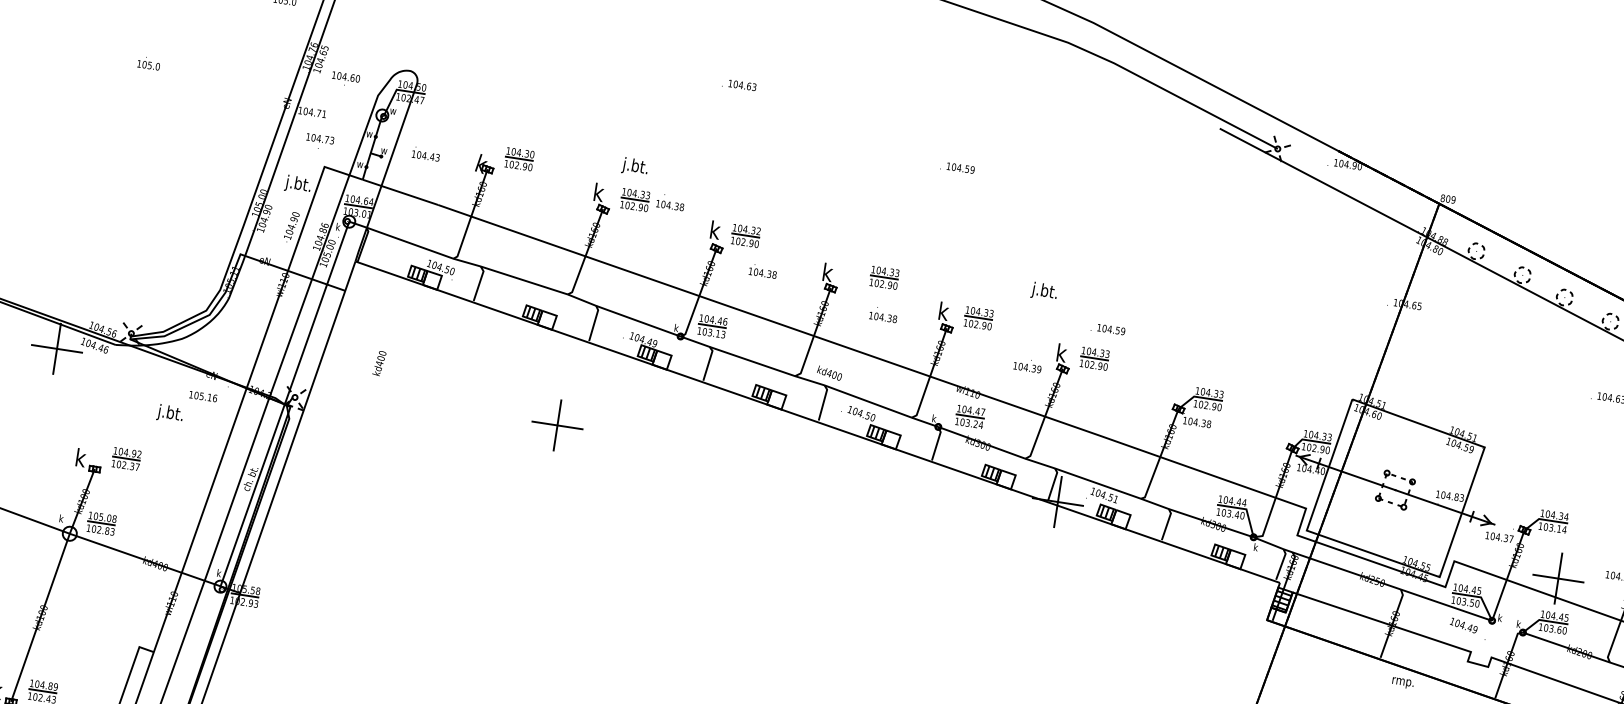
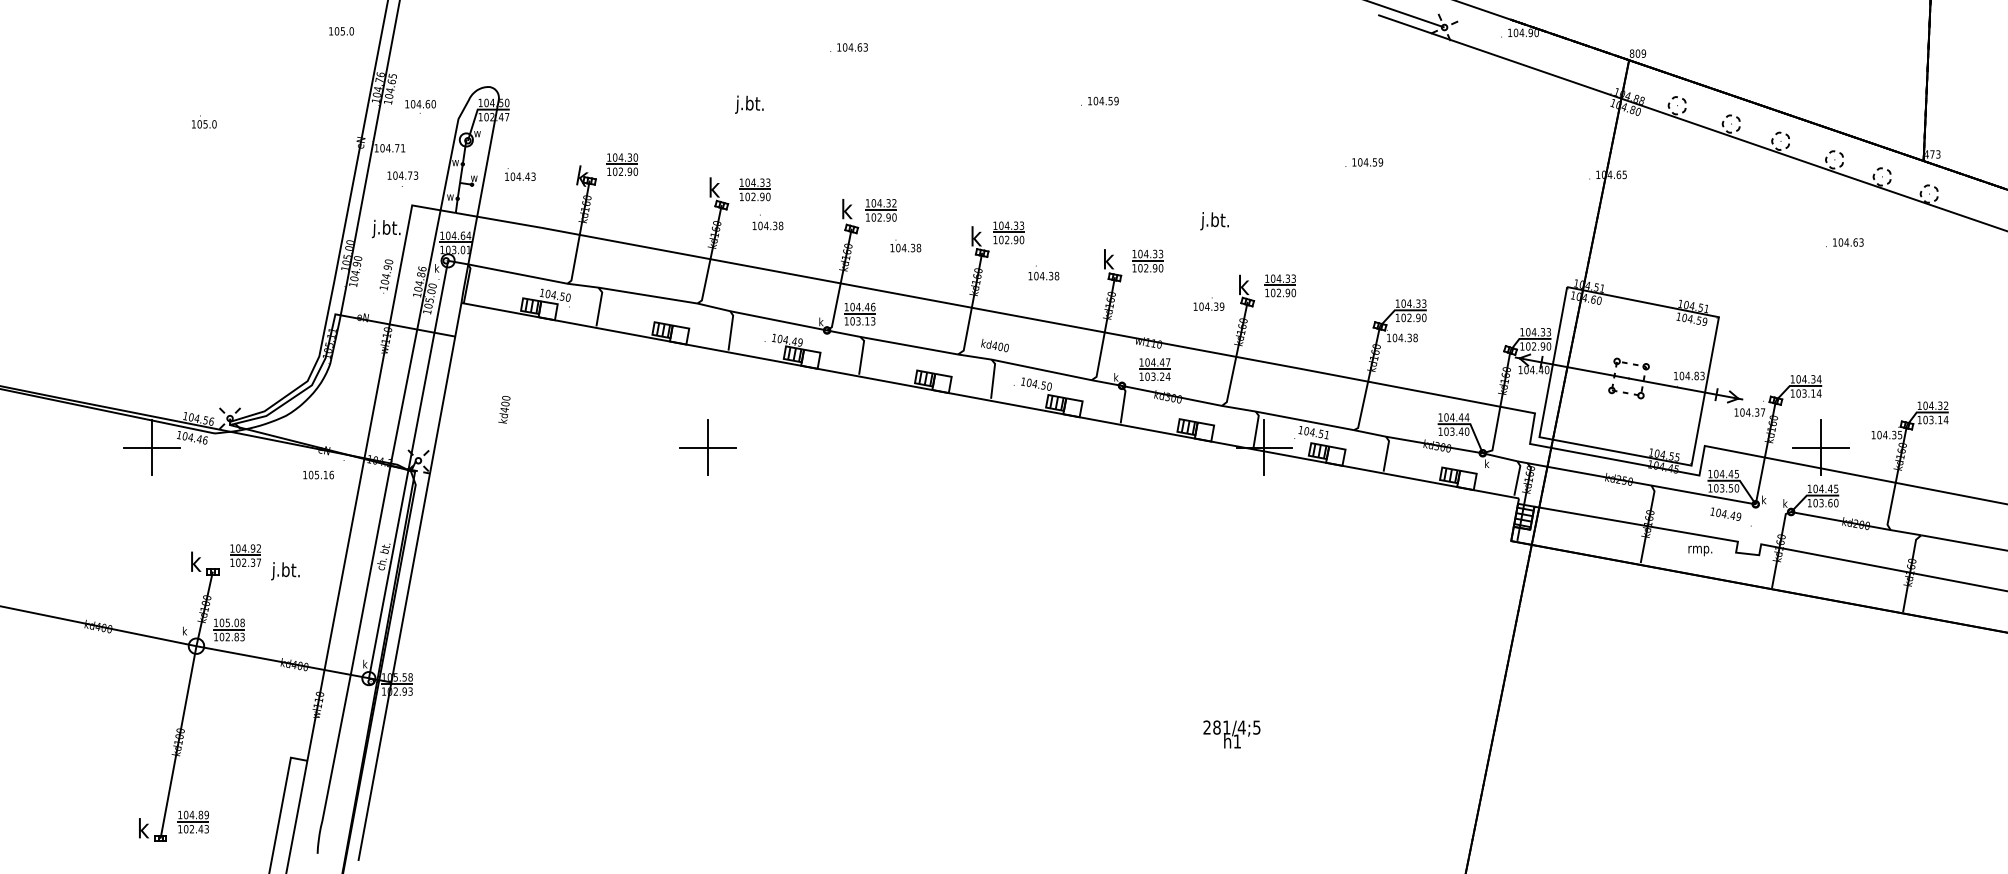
text: (635, 166) -> (749, 104), moved
text: (670, 202) -> (767, 222), moved
part: (884, 277) -> (1008, 232), moved
text: (1108, 329) -> (1364, 162), moved
text: (170, 414) -> (285, 571), moved
text: (1403, 682) -> (1700, 550), moved

